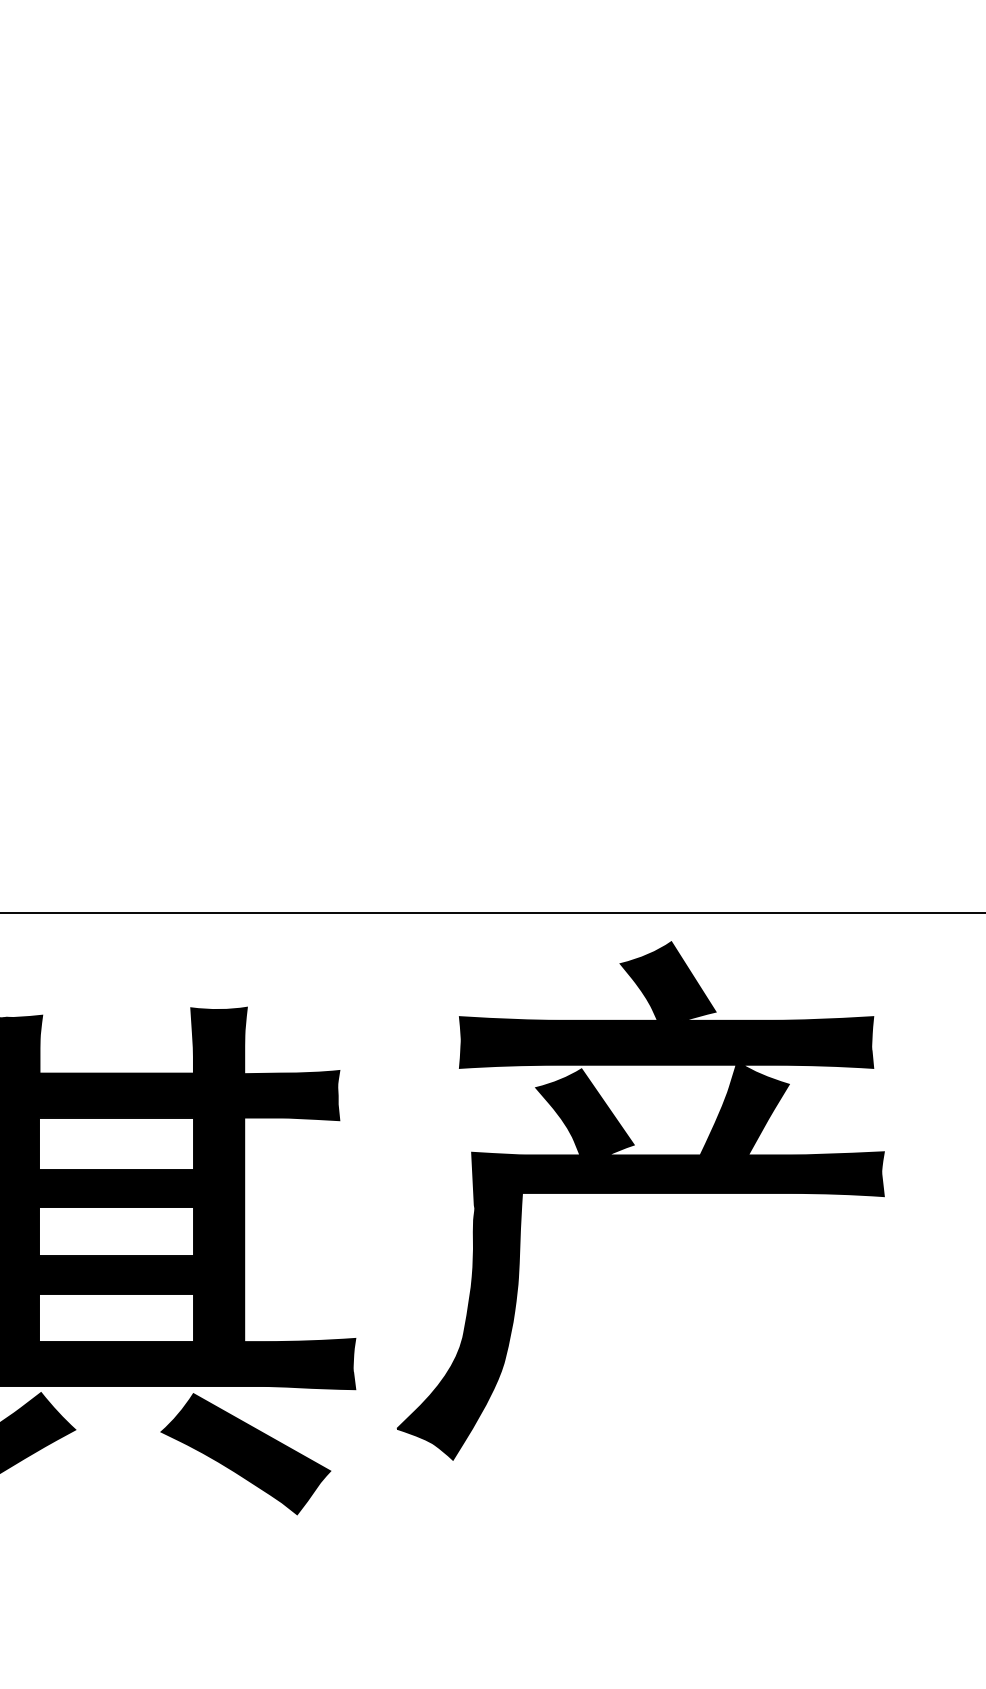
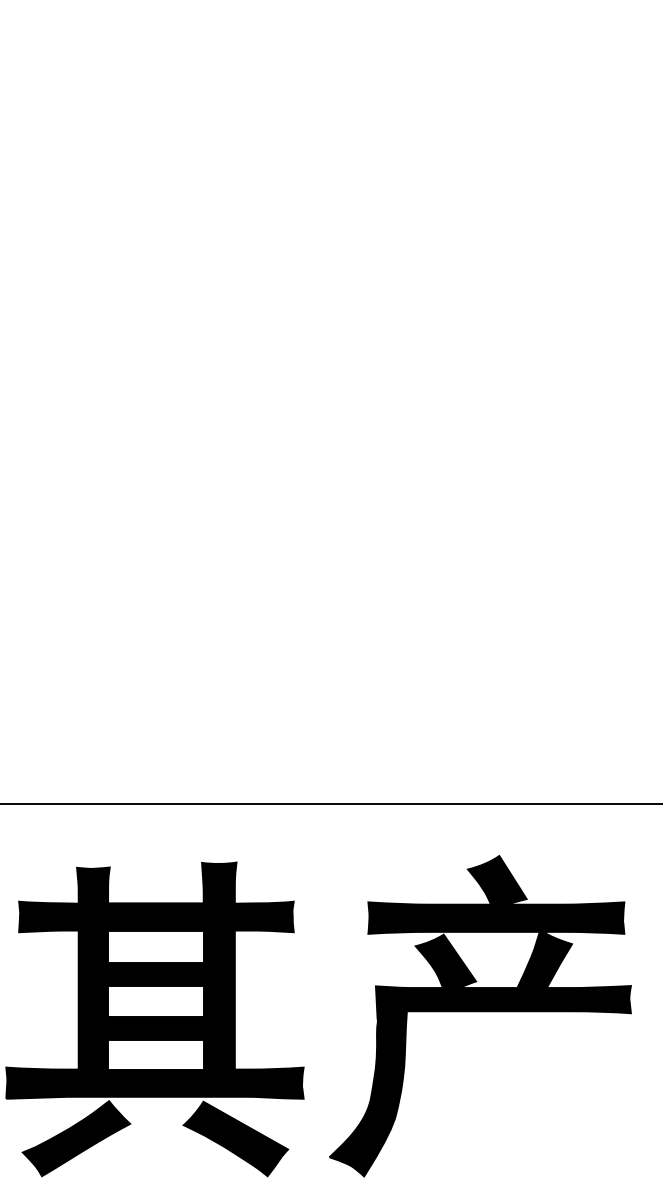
part: (640, 1199) -> (480, 1015), moved

